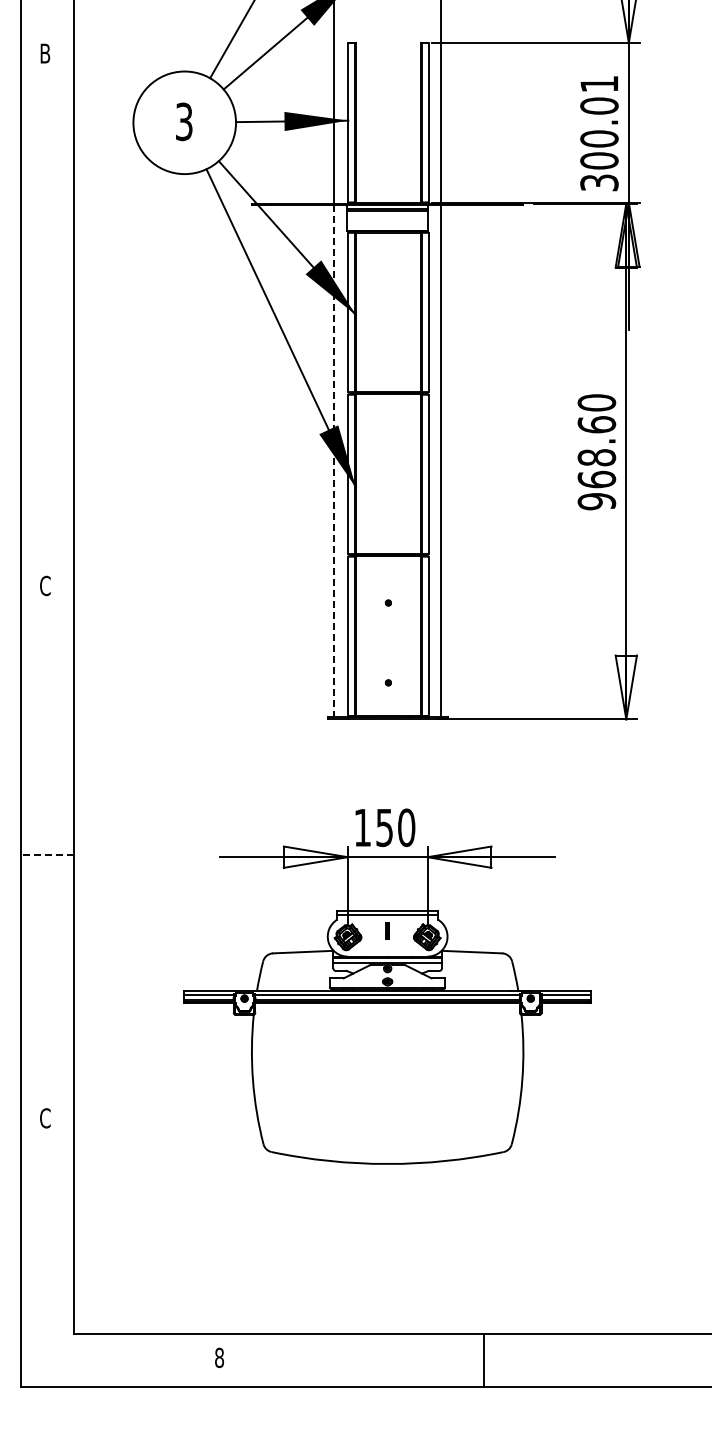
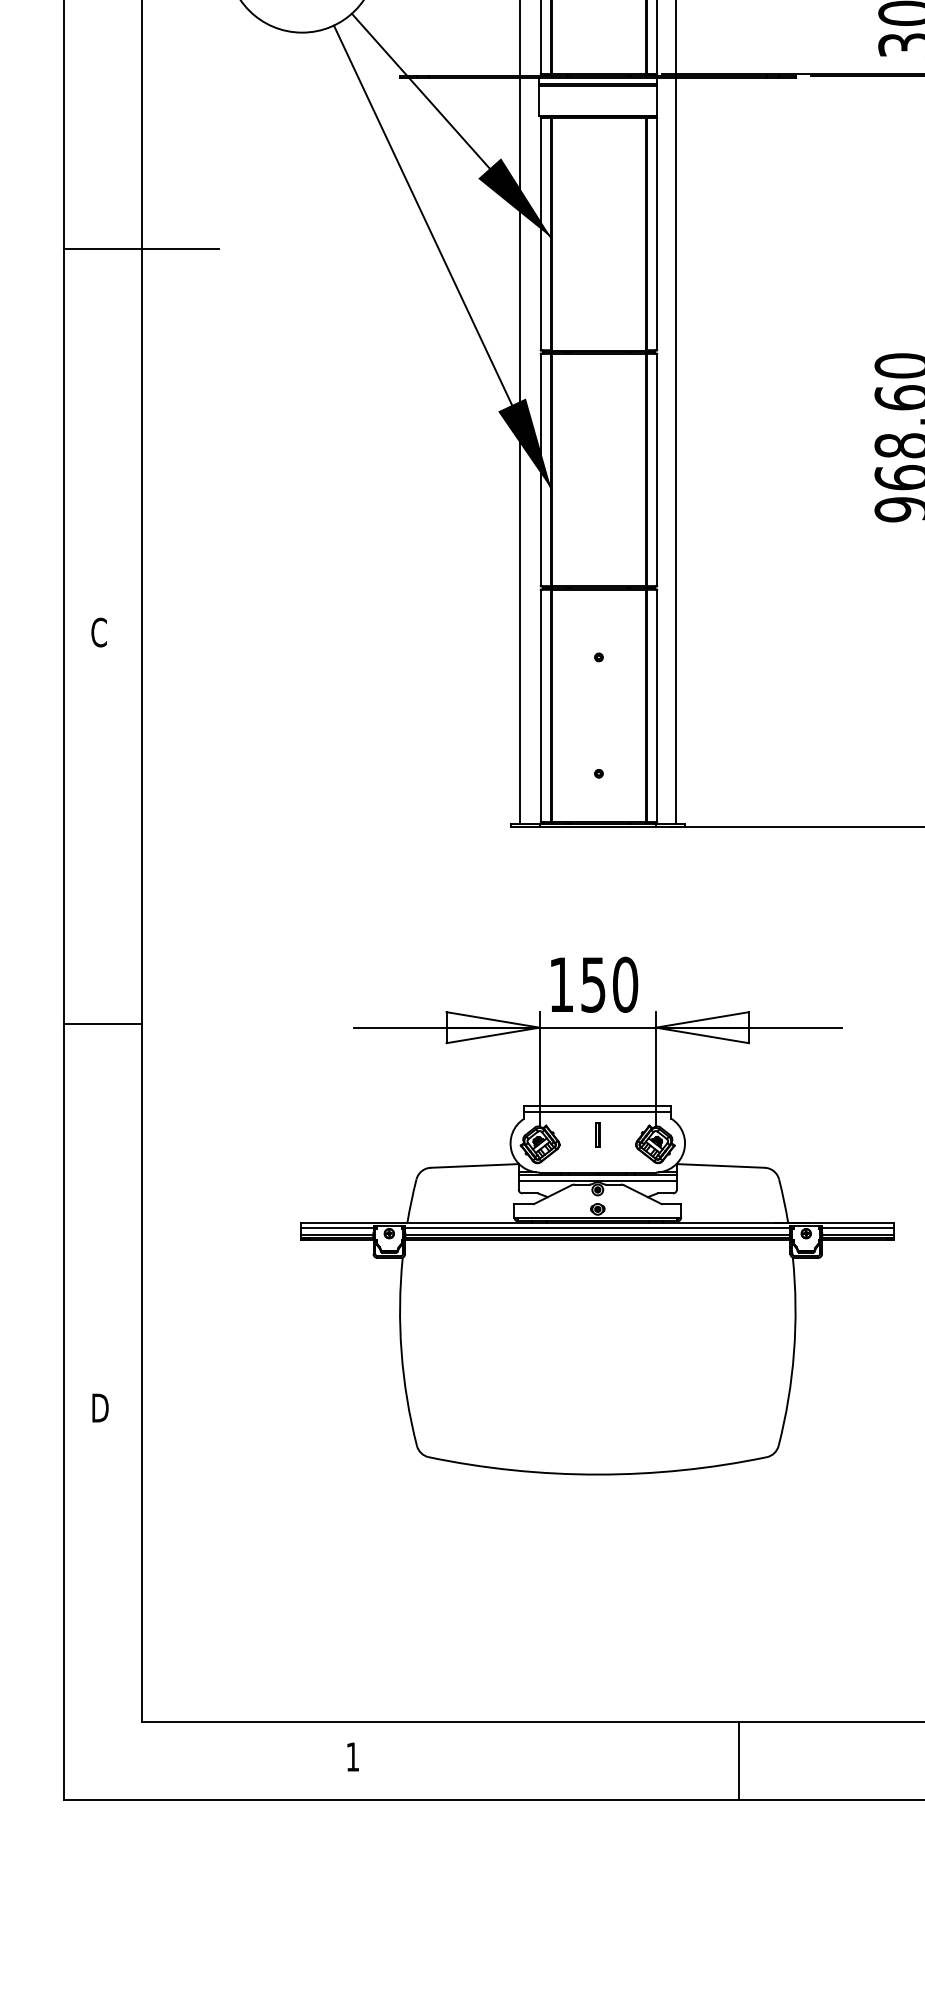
line: (74, 322) -> (141, 248), added
line: (334, 461) -> (520, 451), dashed -> solid
line: (47, 854) -> (102, 1023), dashed -> solid
text: (45, 1118) -> (99, 1408), C -> D
text: (219, 1357) -> (352, 1756), 8 -> 1

